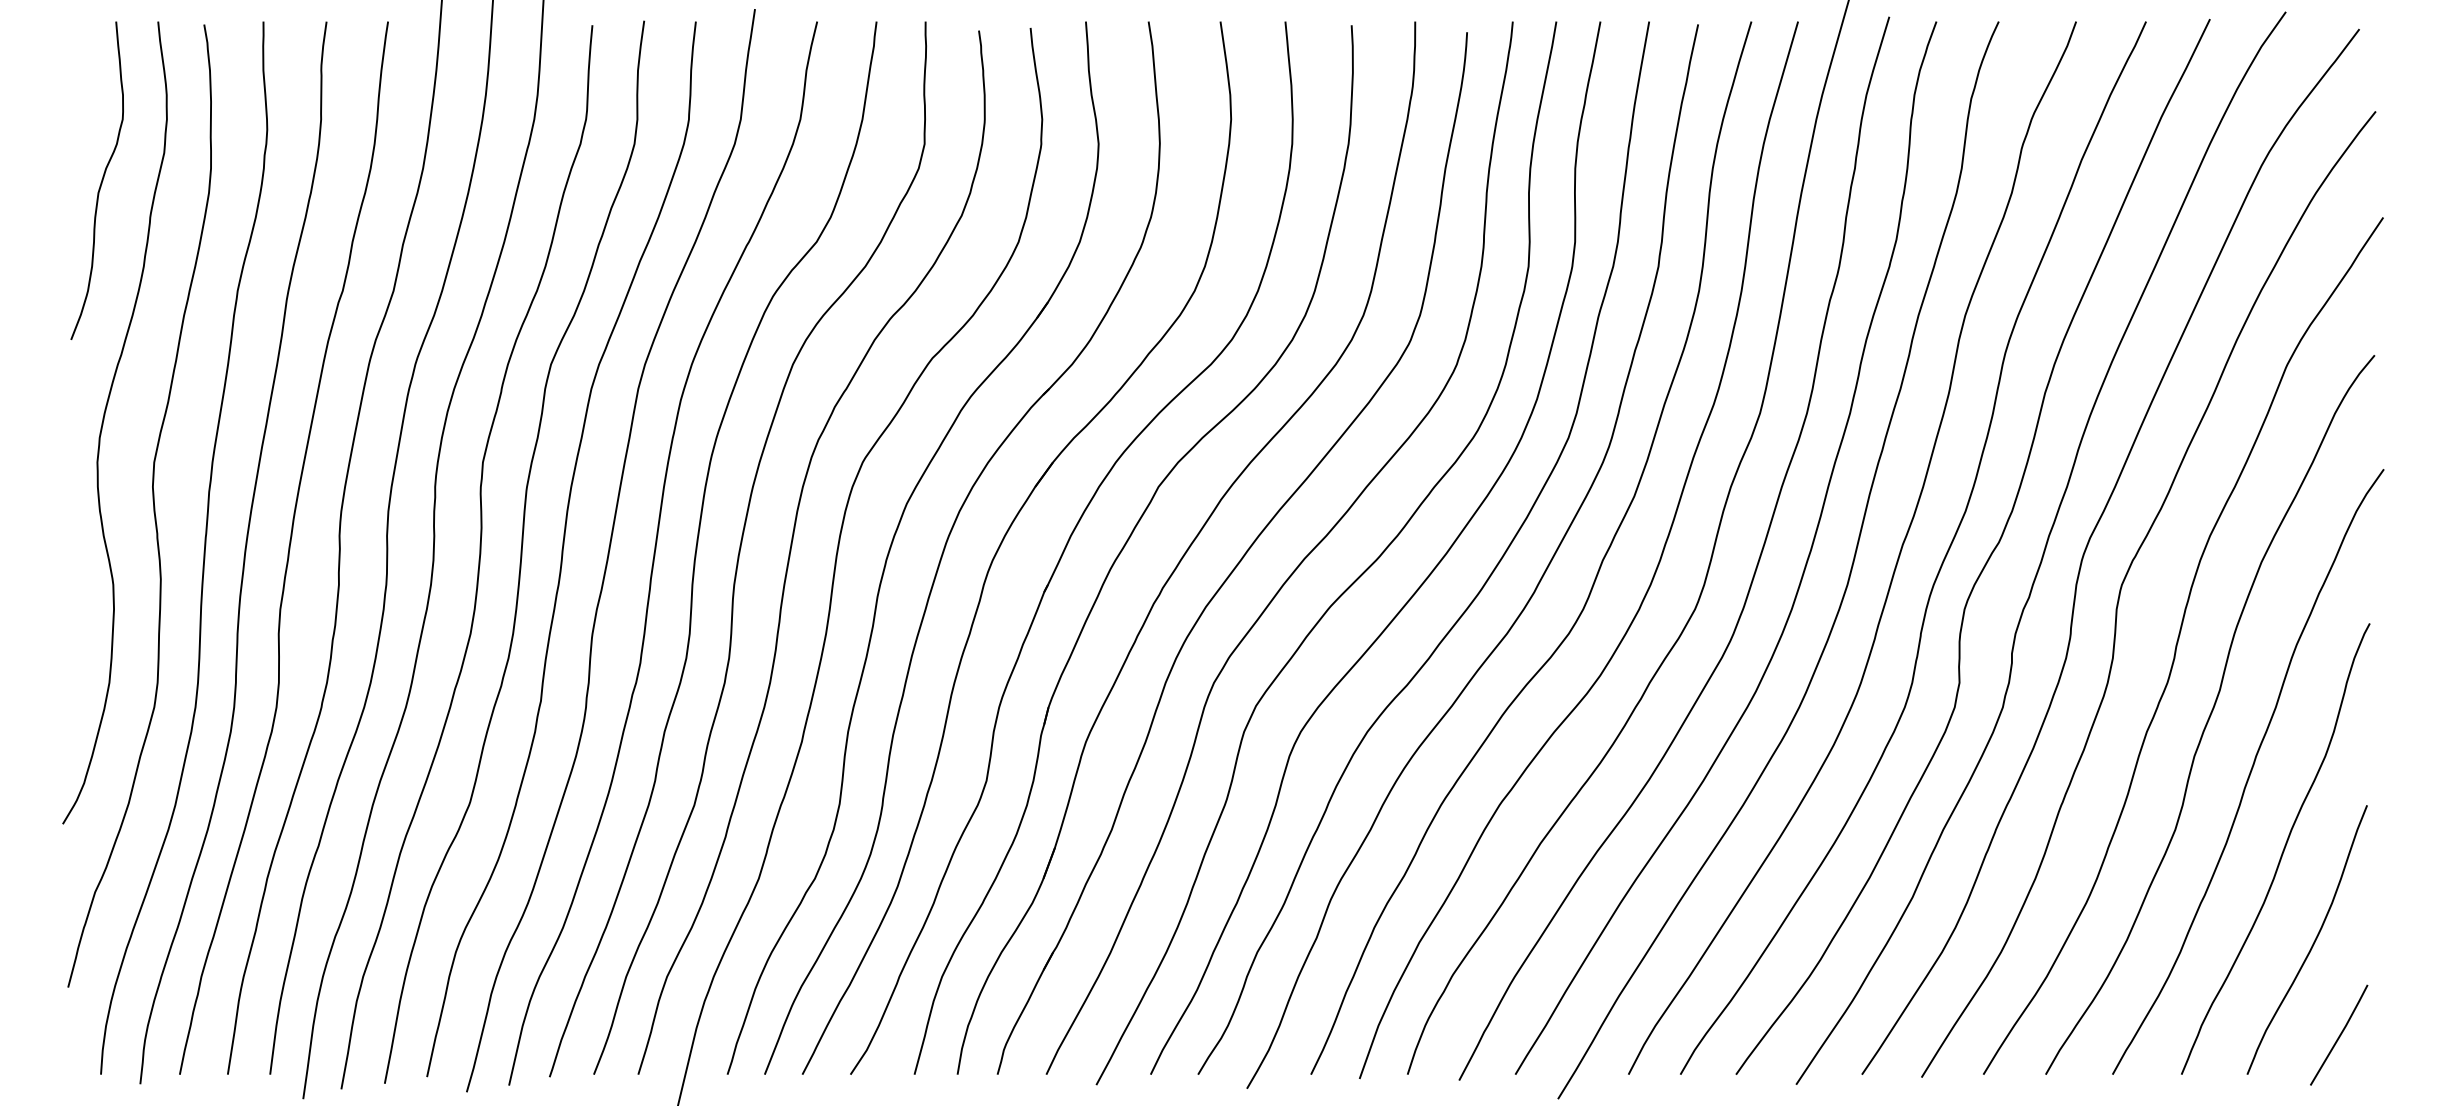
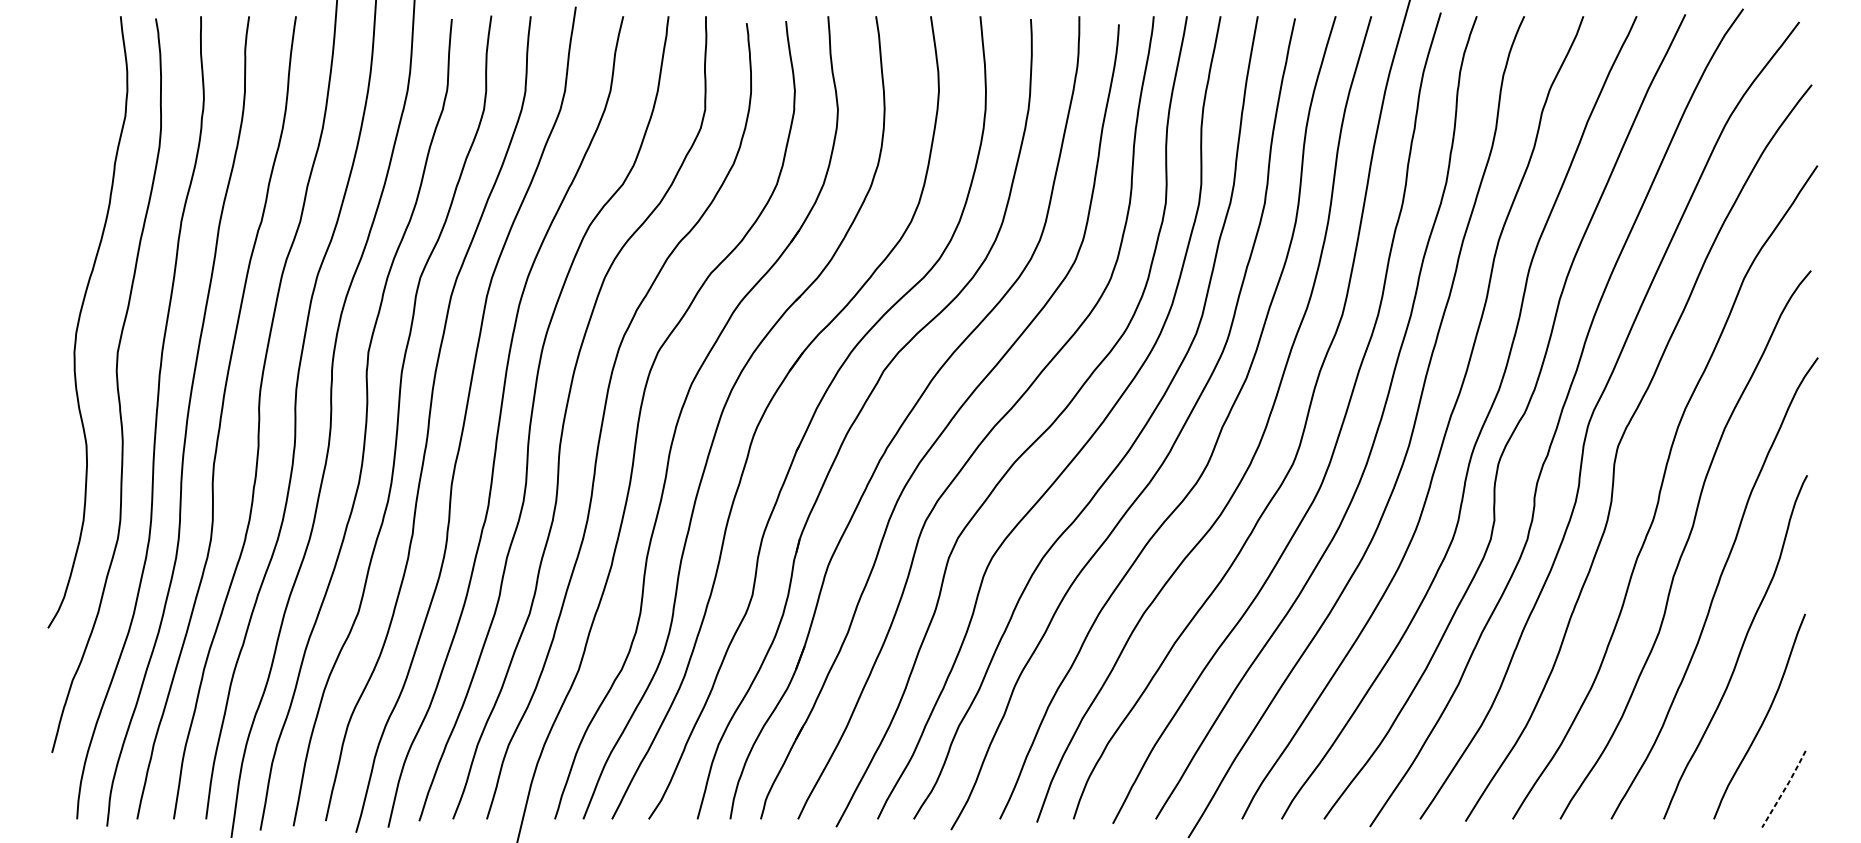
curve: (100, 182) -> (76, 138), removed
line: (2340, 1035) -> (1784, 789), solid -> dashed

